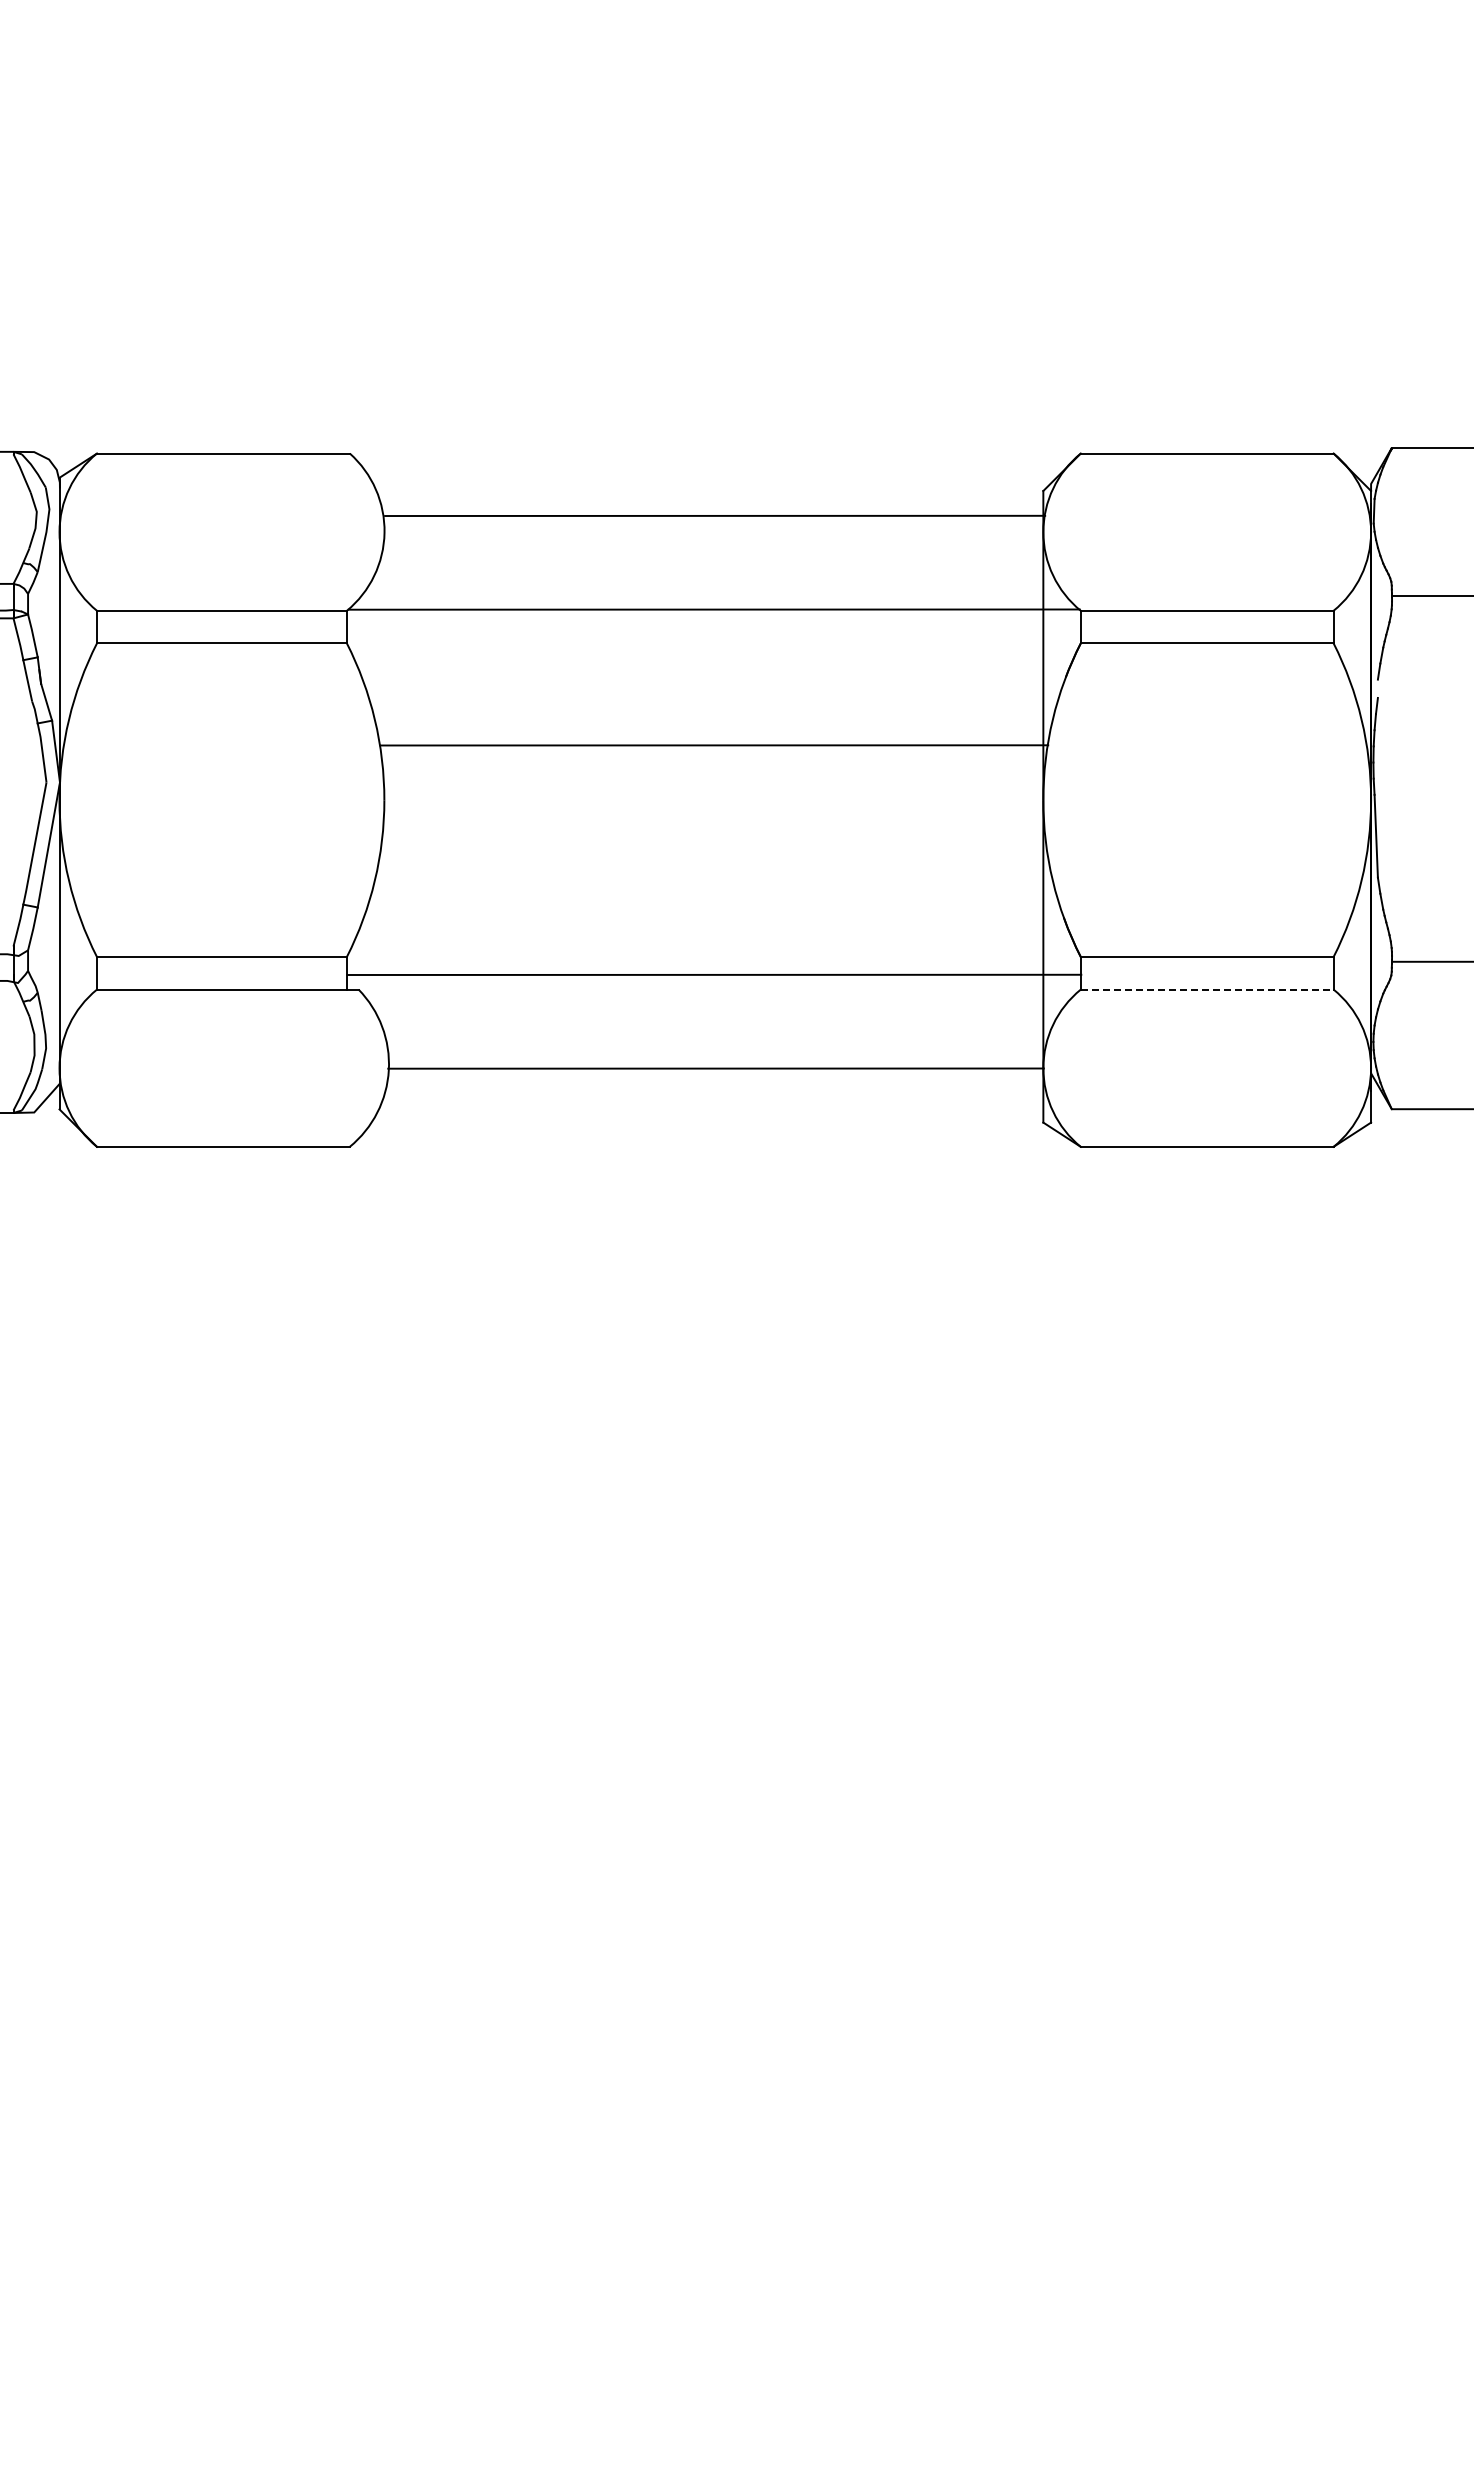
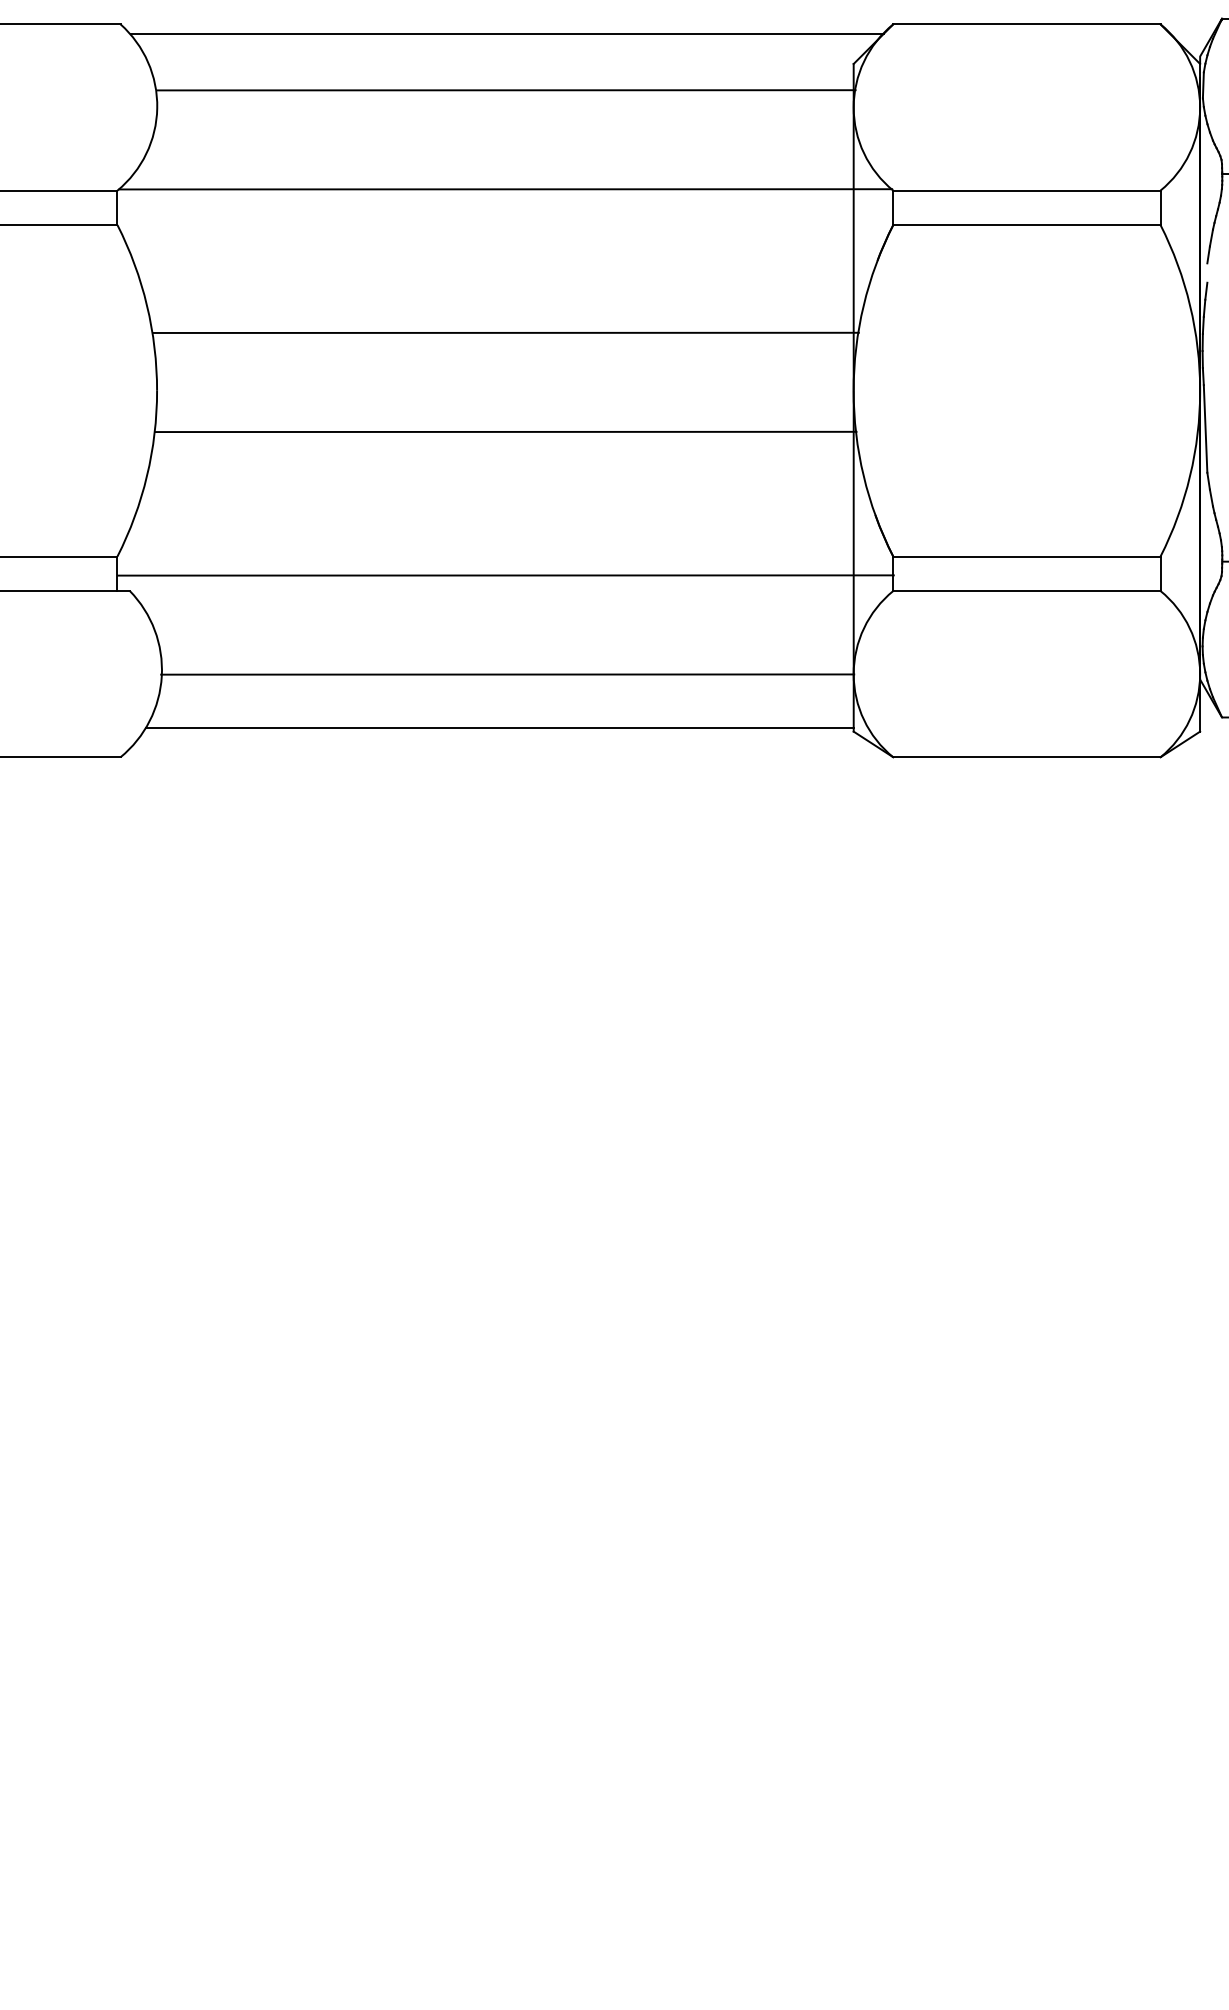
line: (715, 462) -> (507, 33), added
line: (714, 839) -> (506, 432), added
line: (1207, 989) -> (1027, 590), dashed -> solid
line: (708, 1118) -> (499, 727), added

